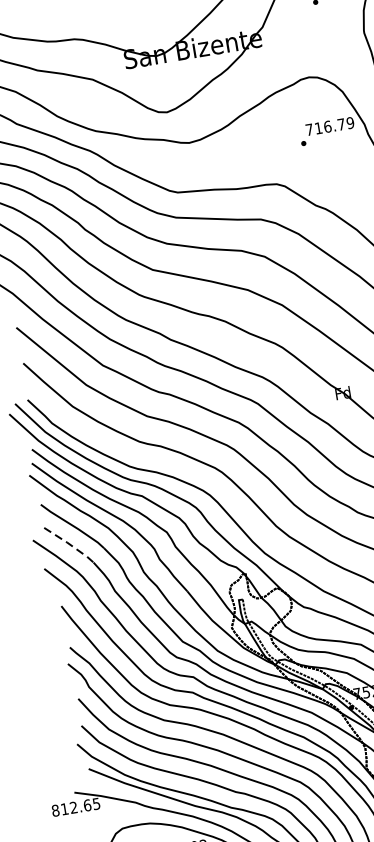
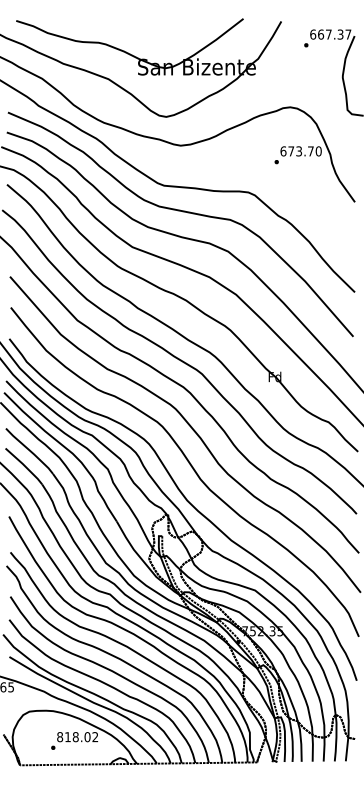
text: (329, 126) -> (300, 151), 716.79 -> 673.70
line: (69, 543) -> (24, 465), dashed -> solid

